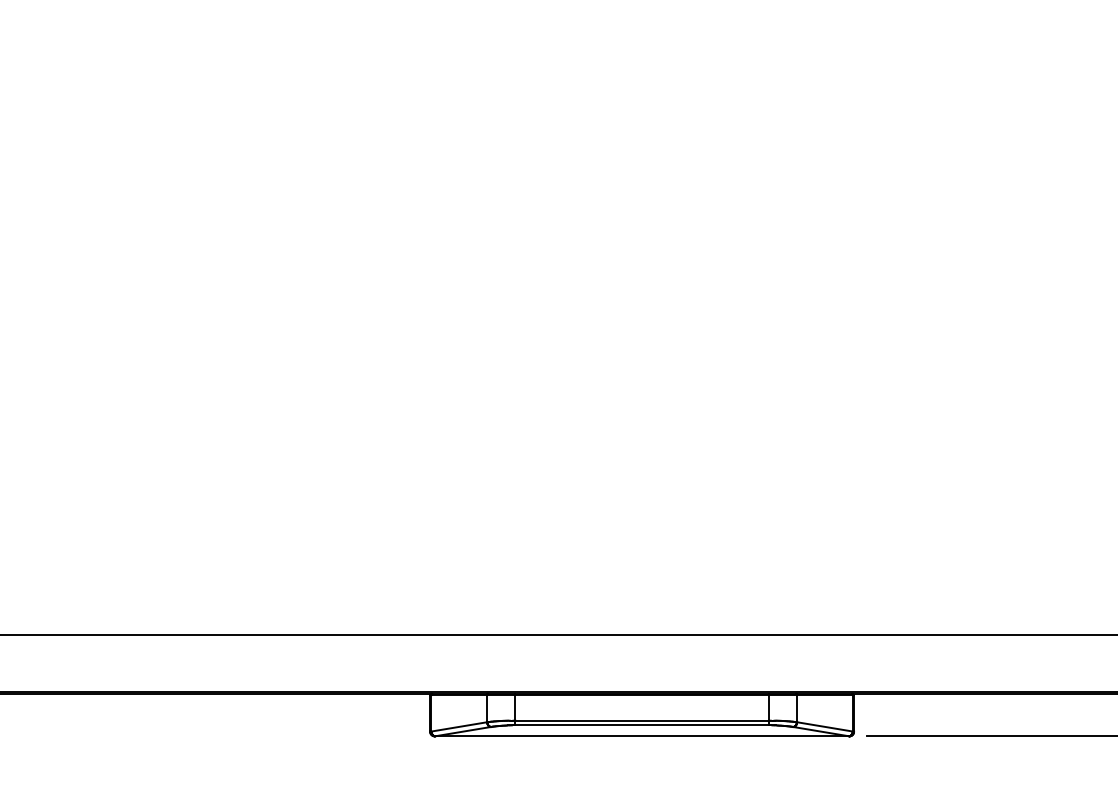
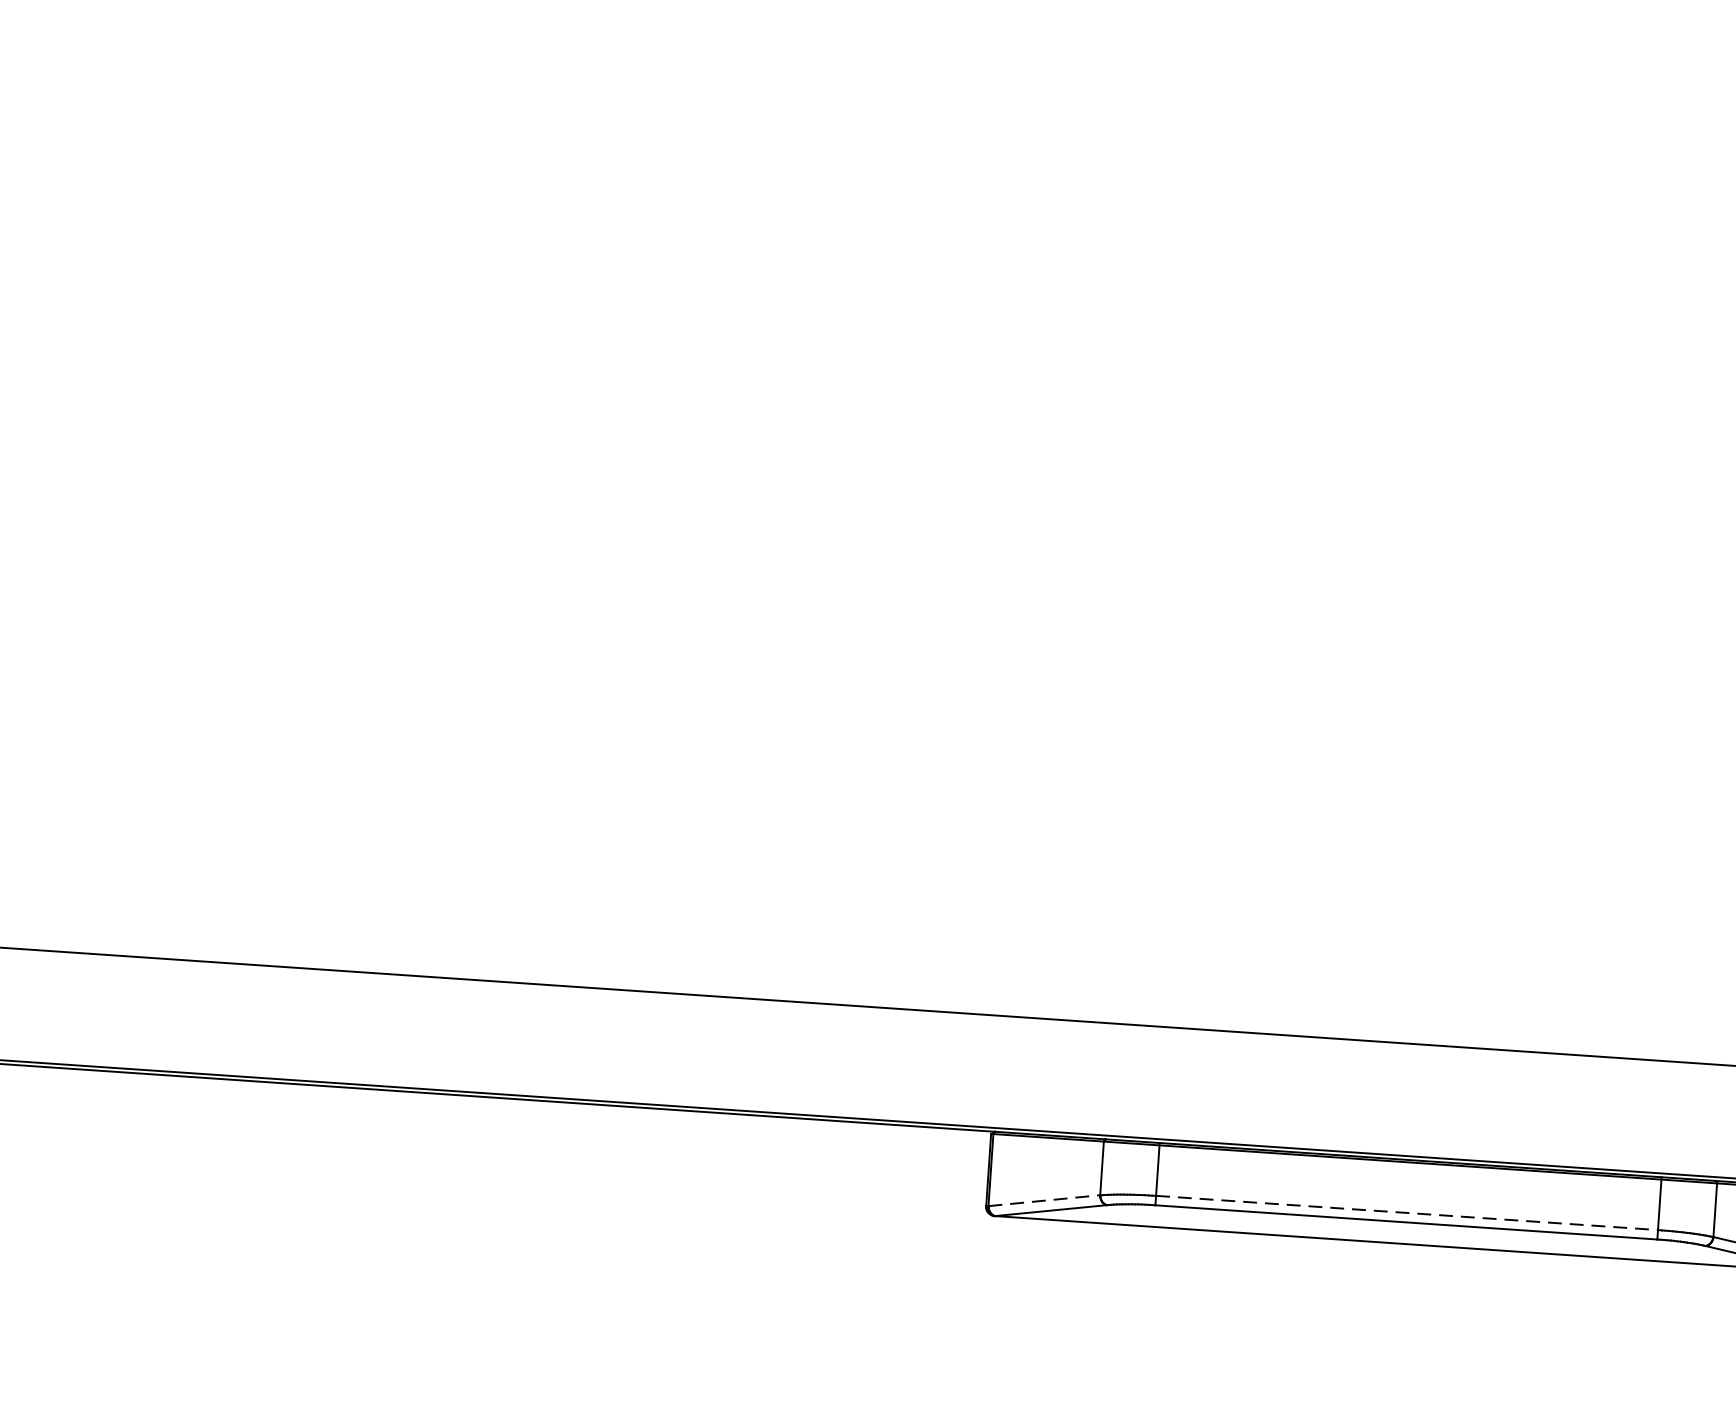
line: (642, 720) -> (1407, 1212), solid -> dashed
line: (459, 726) -> (1044, 1199), solid -> dashed

